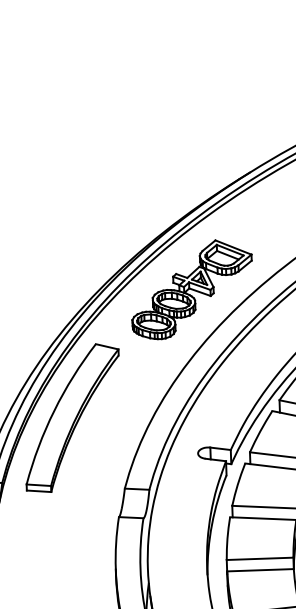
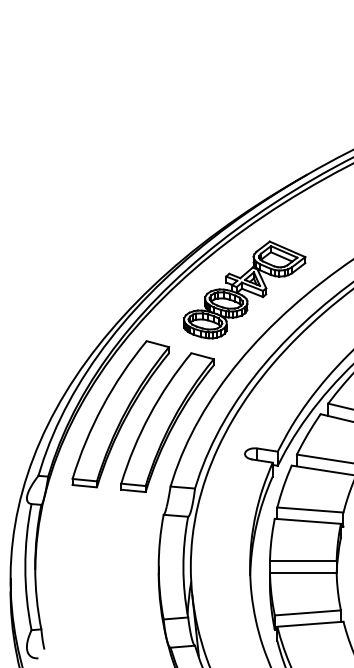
part: (119, 424) -> (167, 422), added

